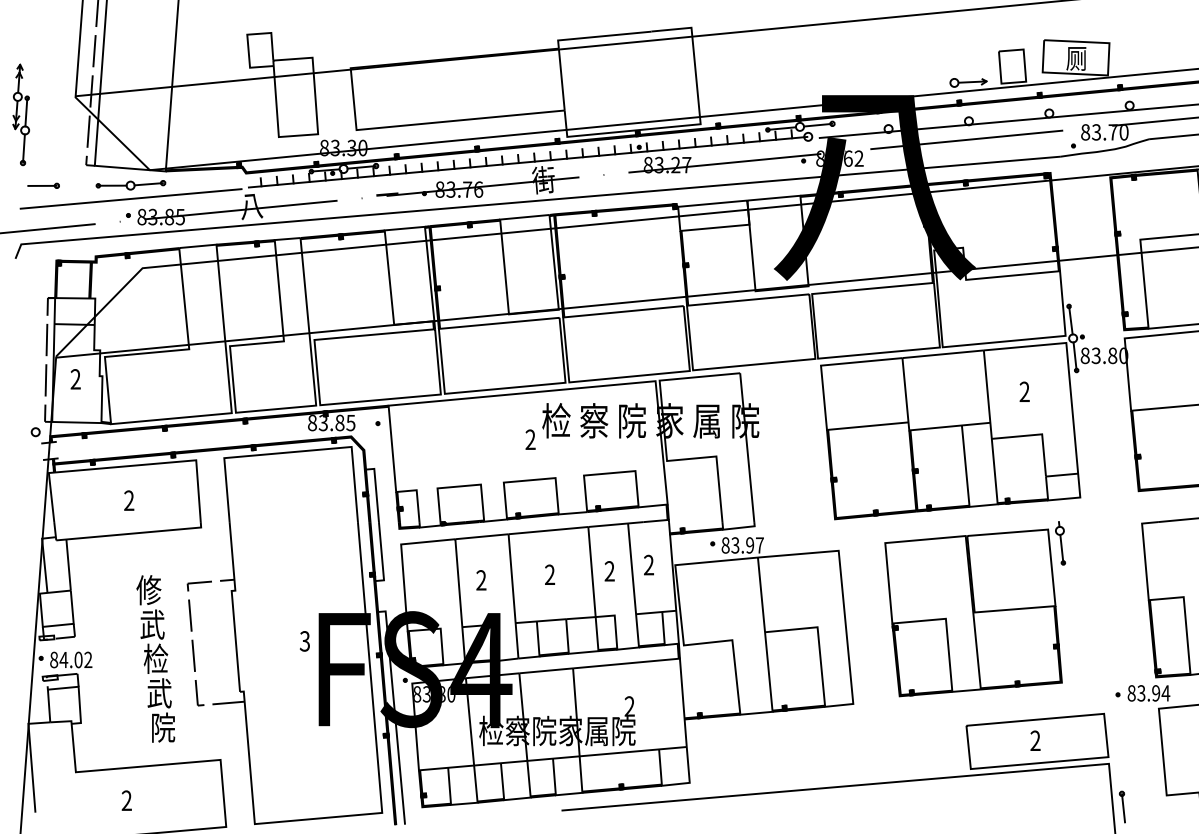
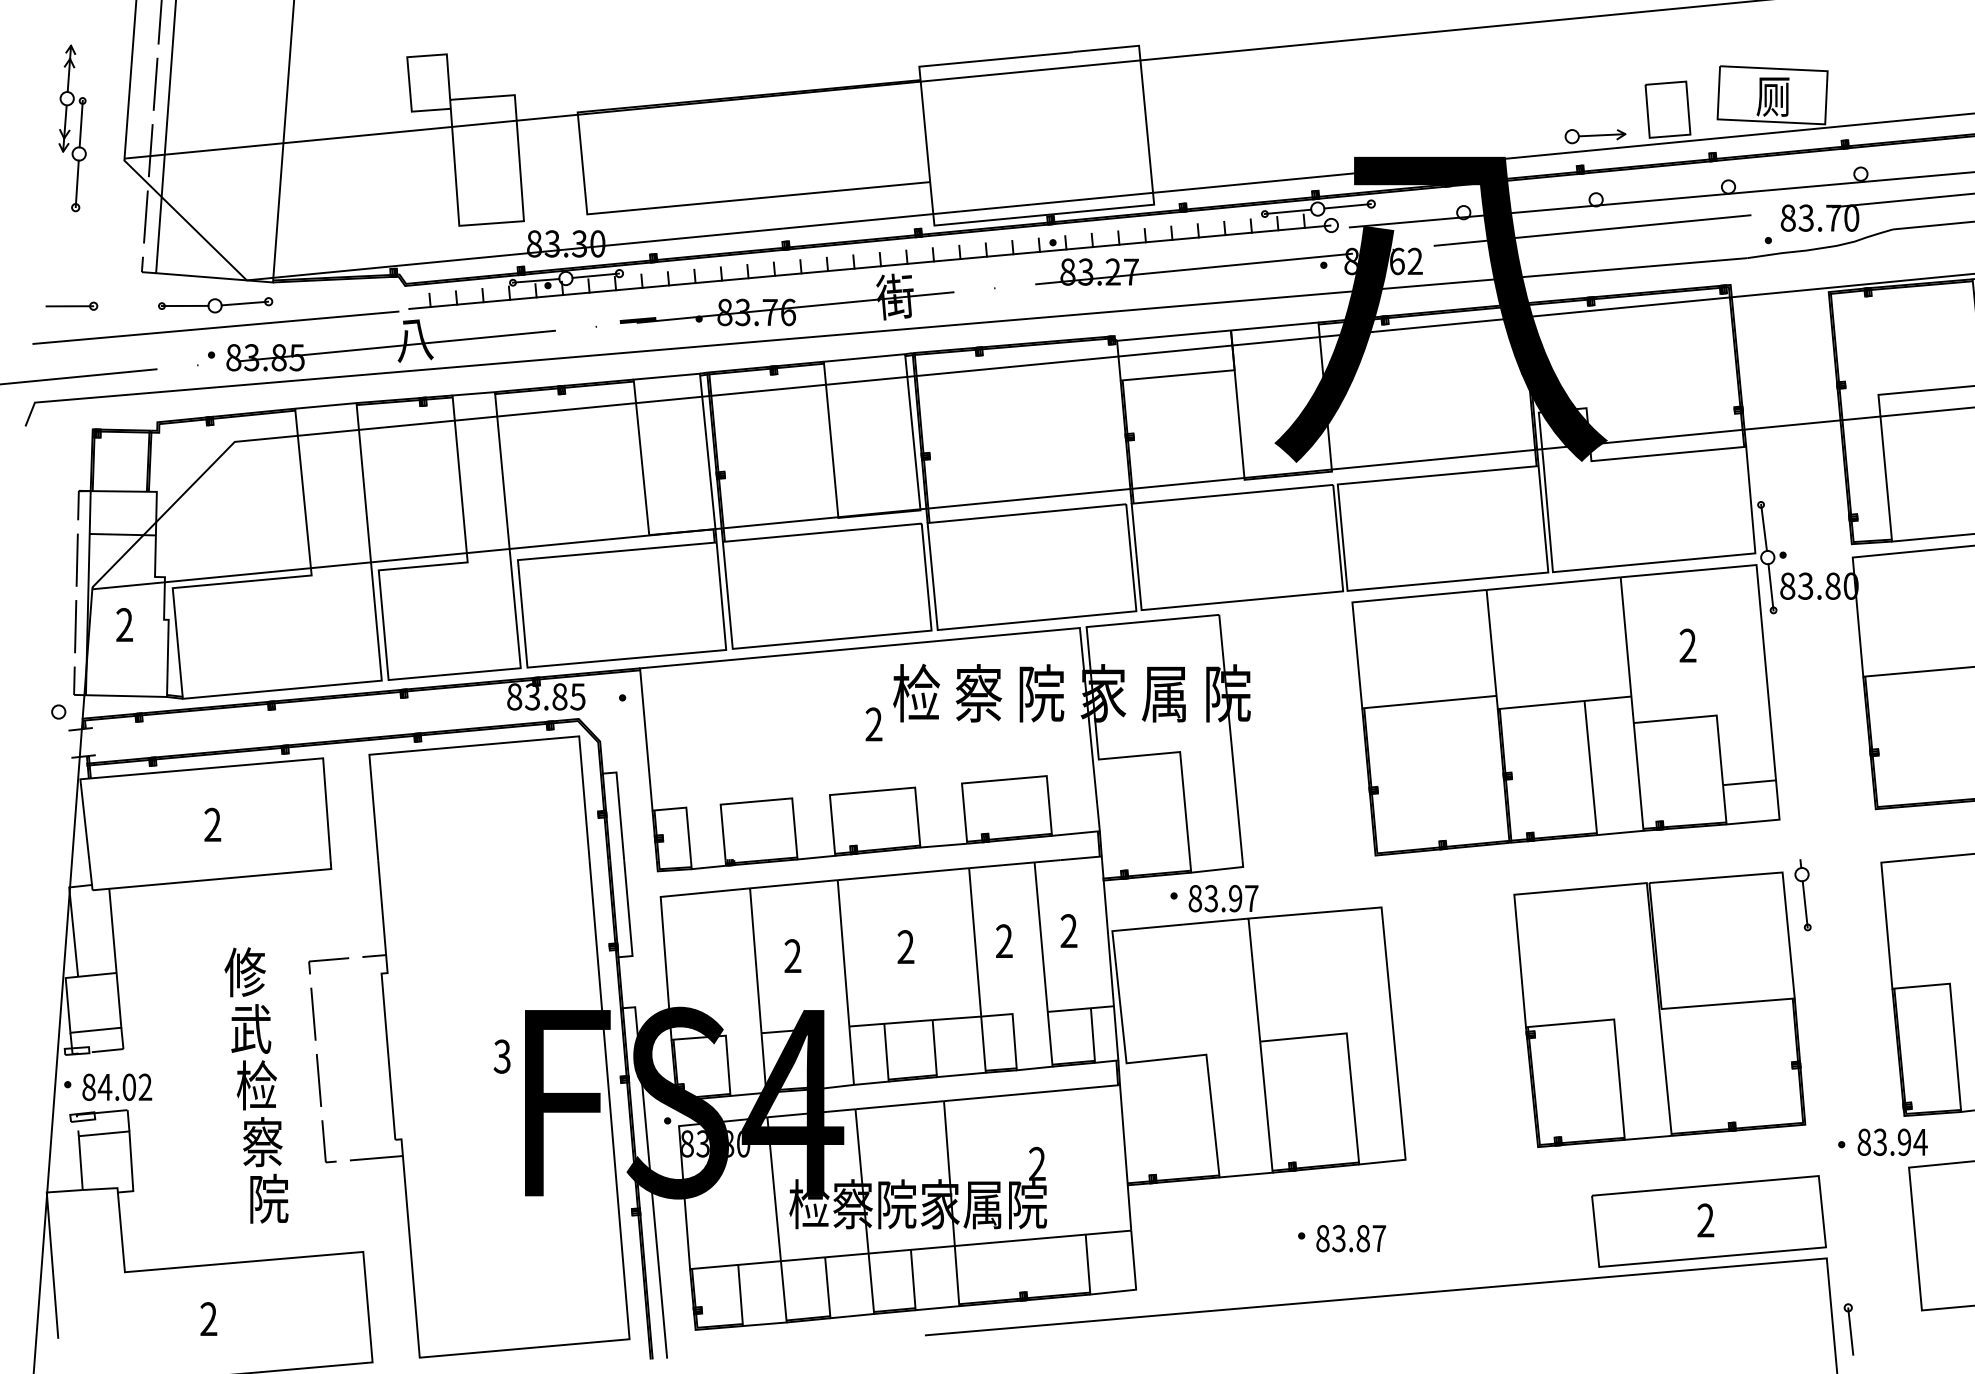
part: (20, 114) -> (71, 127), moved
part: (974, 609) -> (1661, 1004), moved
text: (159, 693) -> (262, 1142), 武 -> 察
part: (814, 751) -> (1341, 1238), added

